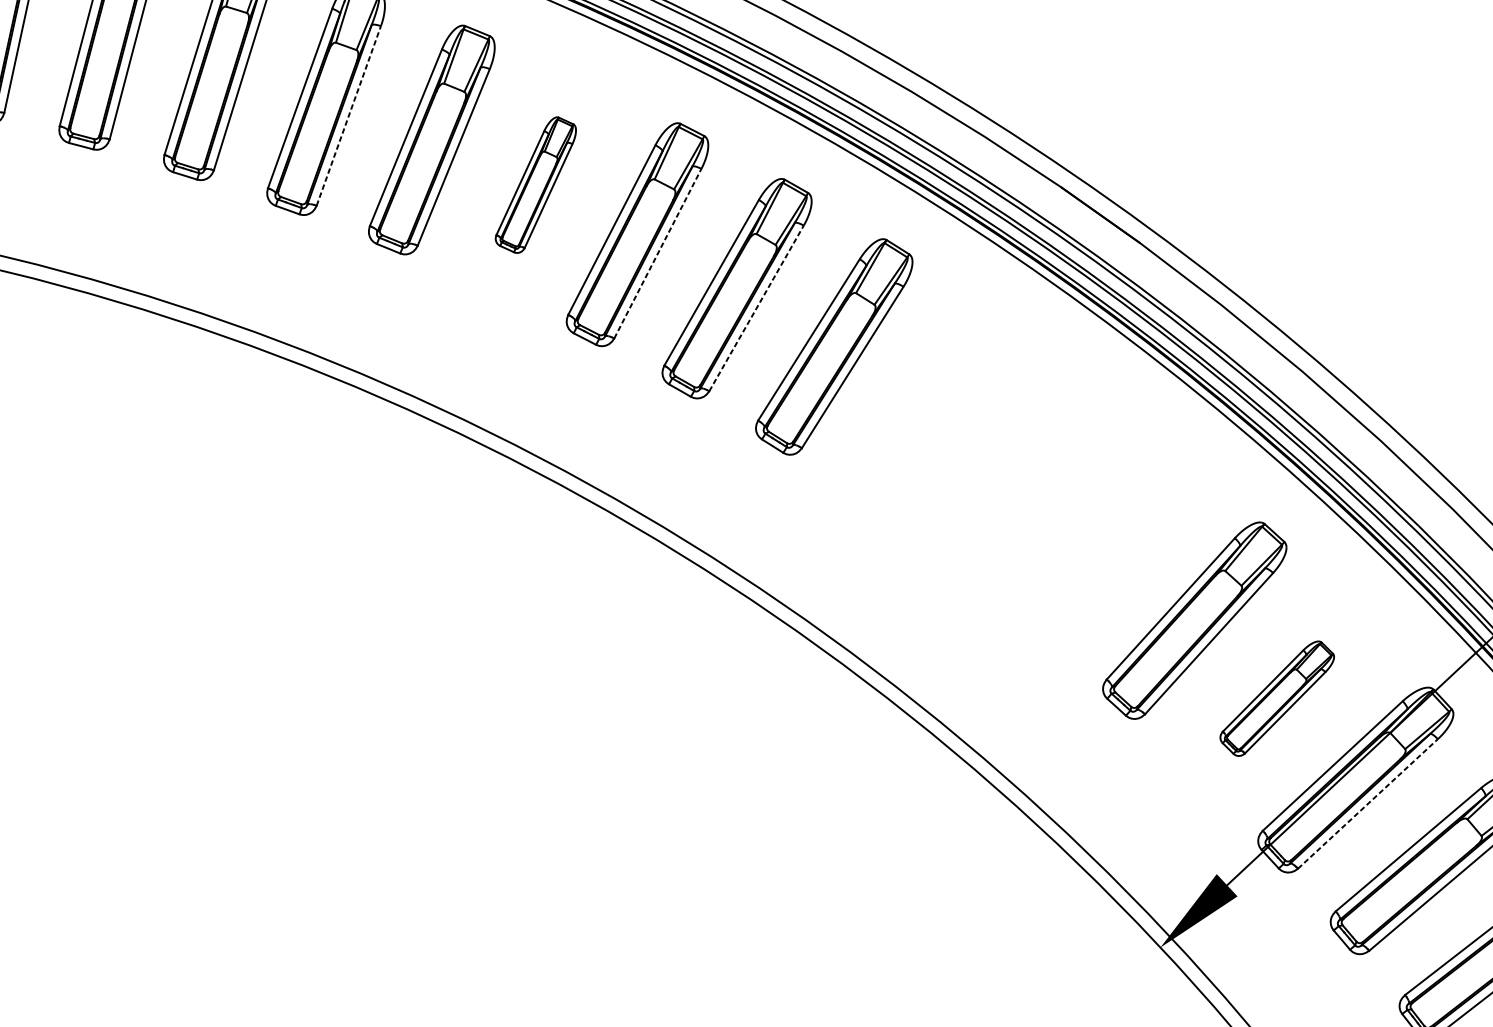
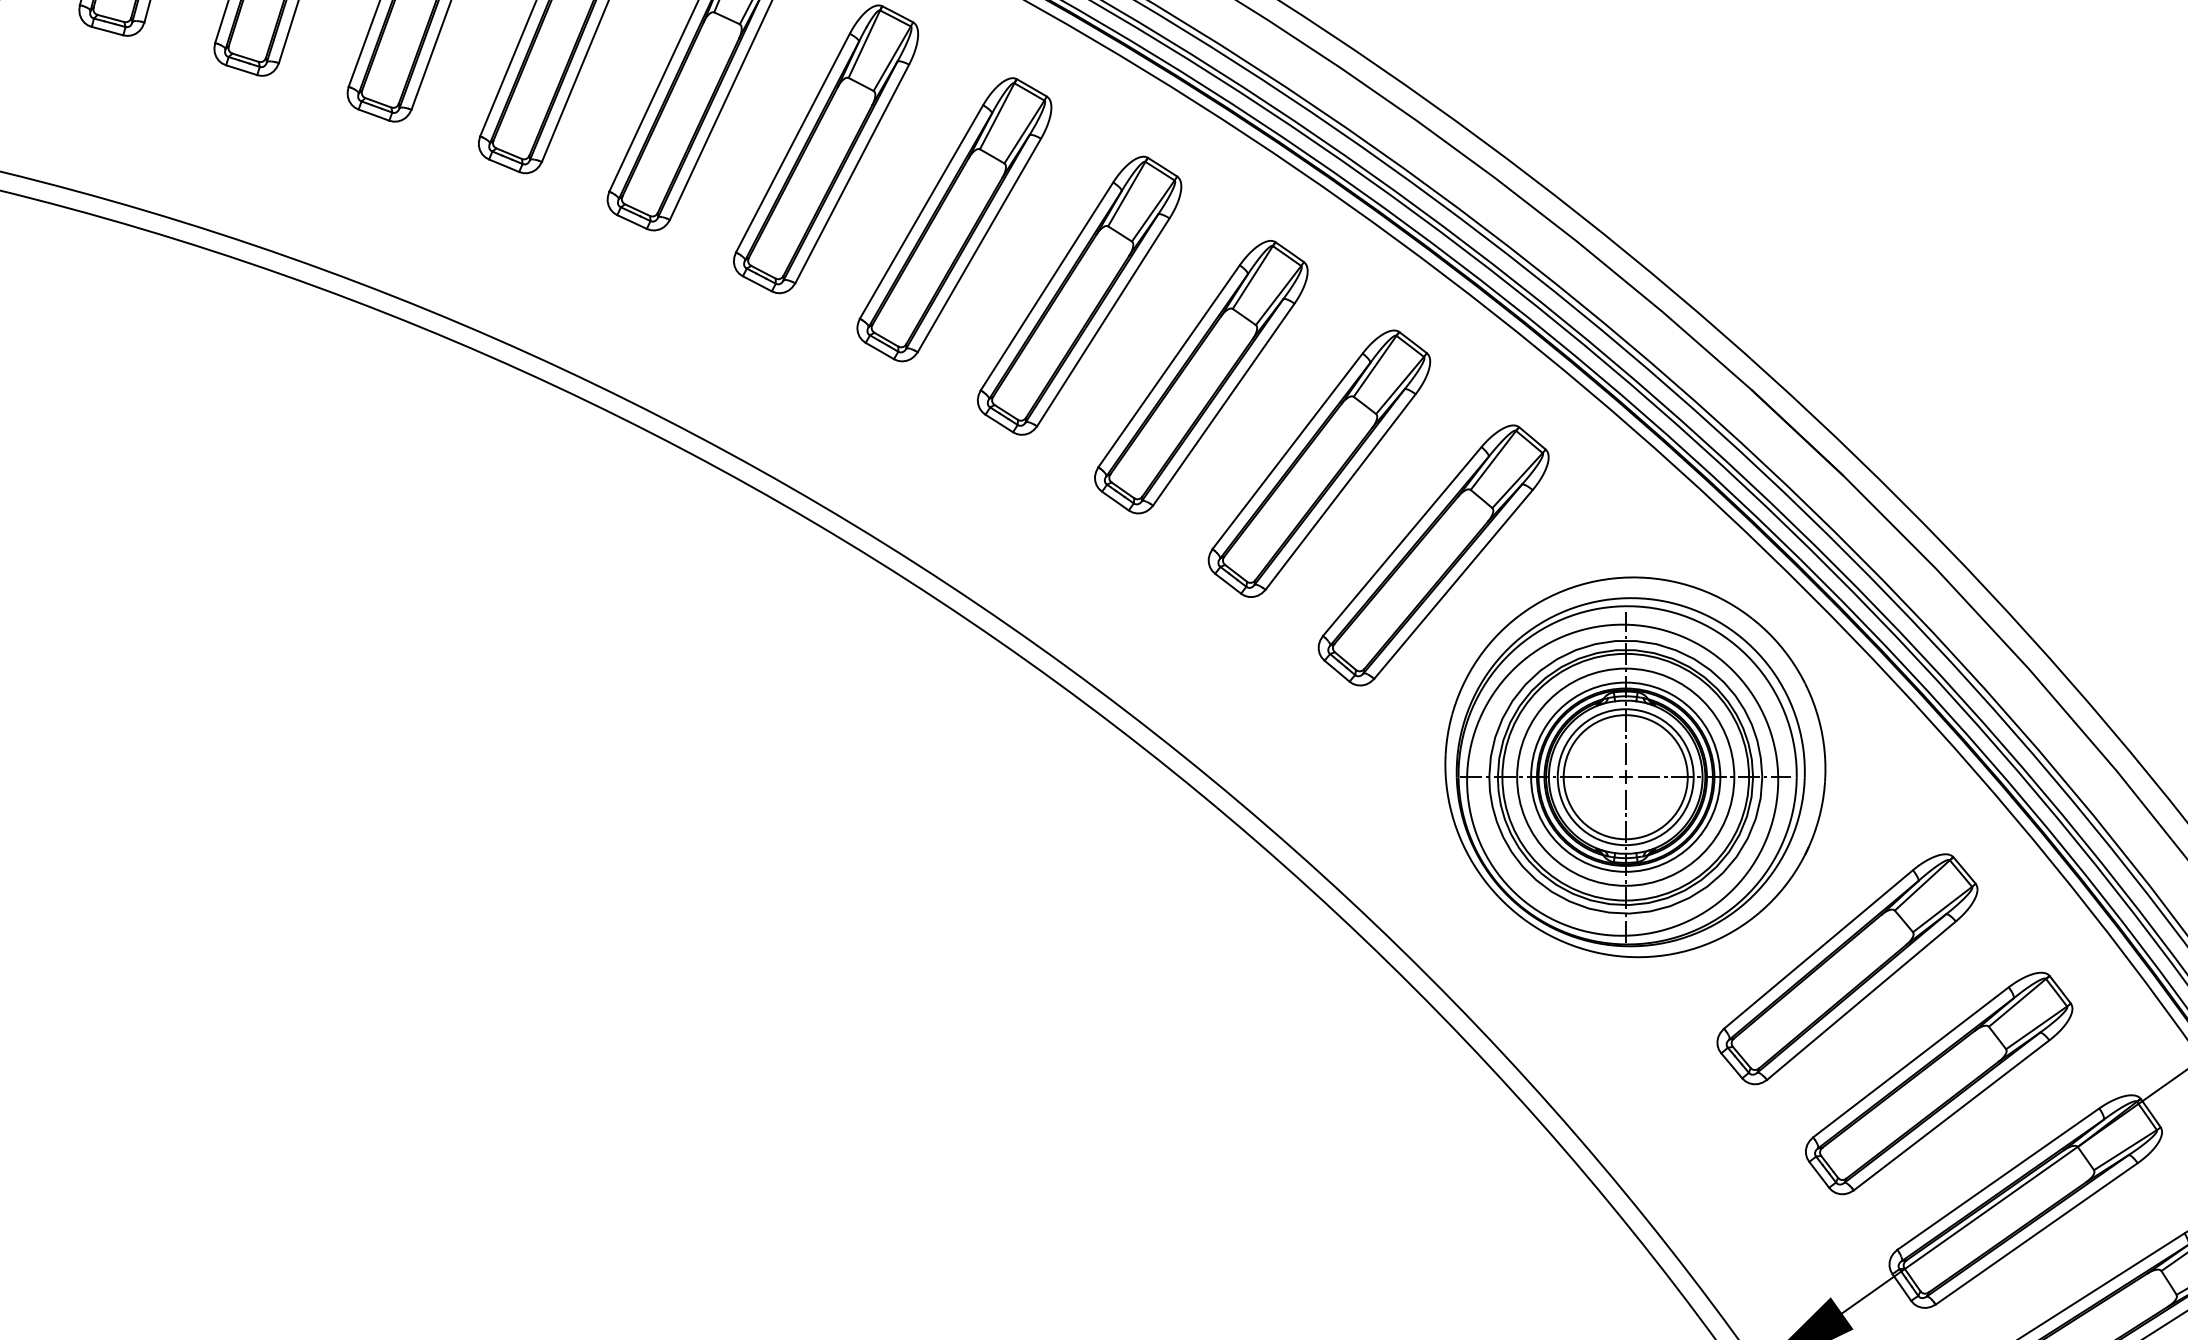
line: (348, 115) -> (852, 173), dashed -> solid
part: (535, 185) -> (1079, 295), size x1.67
line: (658, 253) -> (1224, 404), dashed -> solid
line: (756, 308) -> (1340, 491), dashed -> solid
part: (1011, 488) -> (1635, 767), added
part: (1277, 698) -> (1939, 1083), size x1.67
line: (1368, 803) -> (2037, 1233), dashed -> solid

